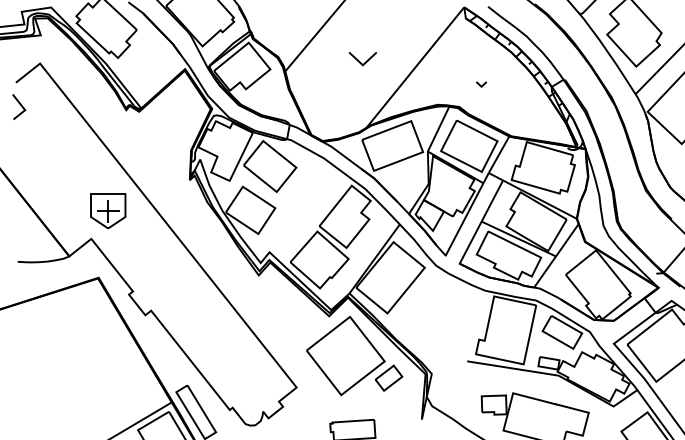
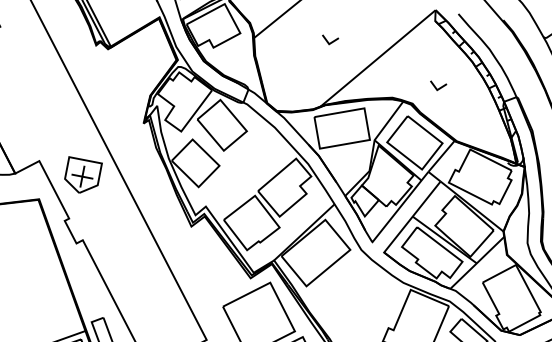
part: (362, 58) -> (329, 39), size x0.62
part: (481, 84) -> (437, 86), size x1.67
part: (108, 210) -> (82, 176), moved

